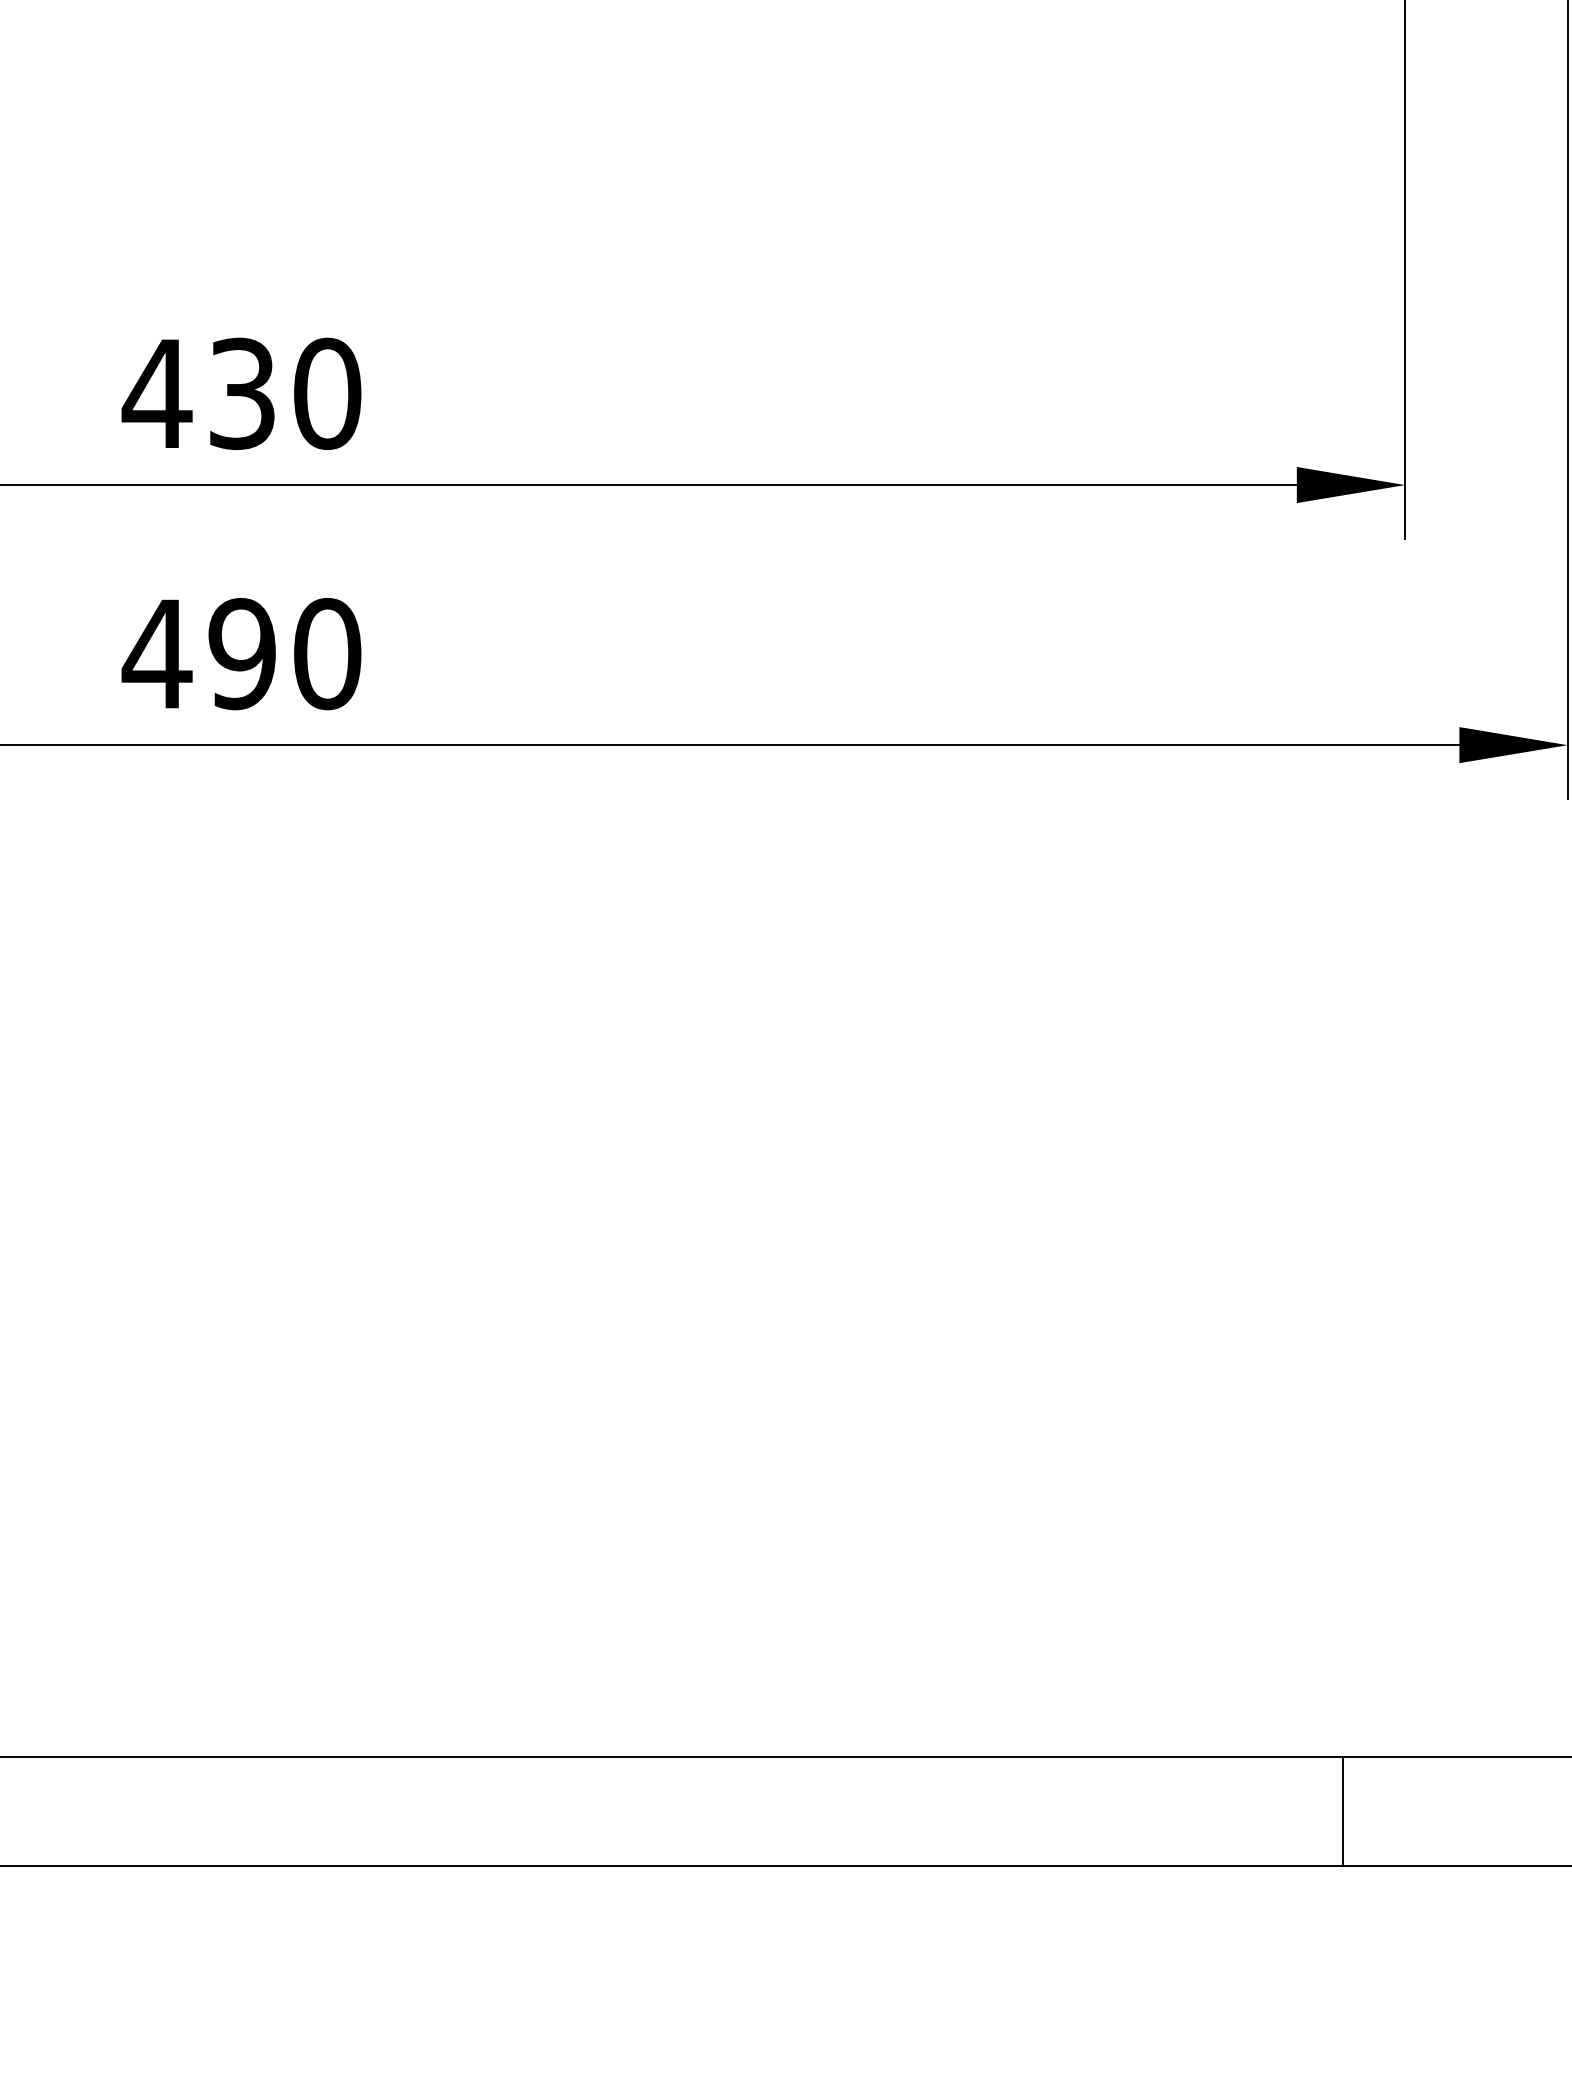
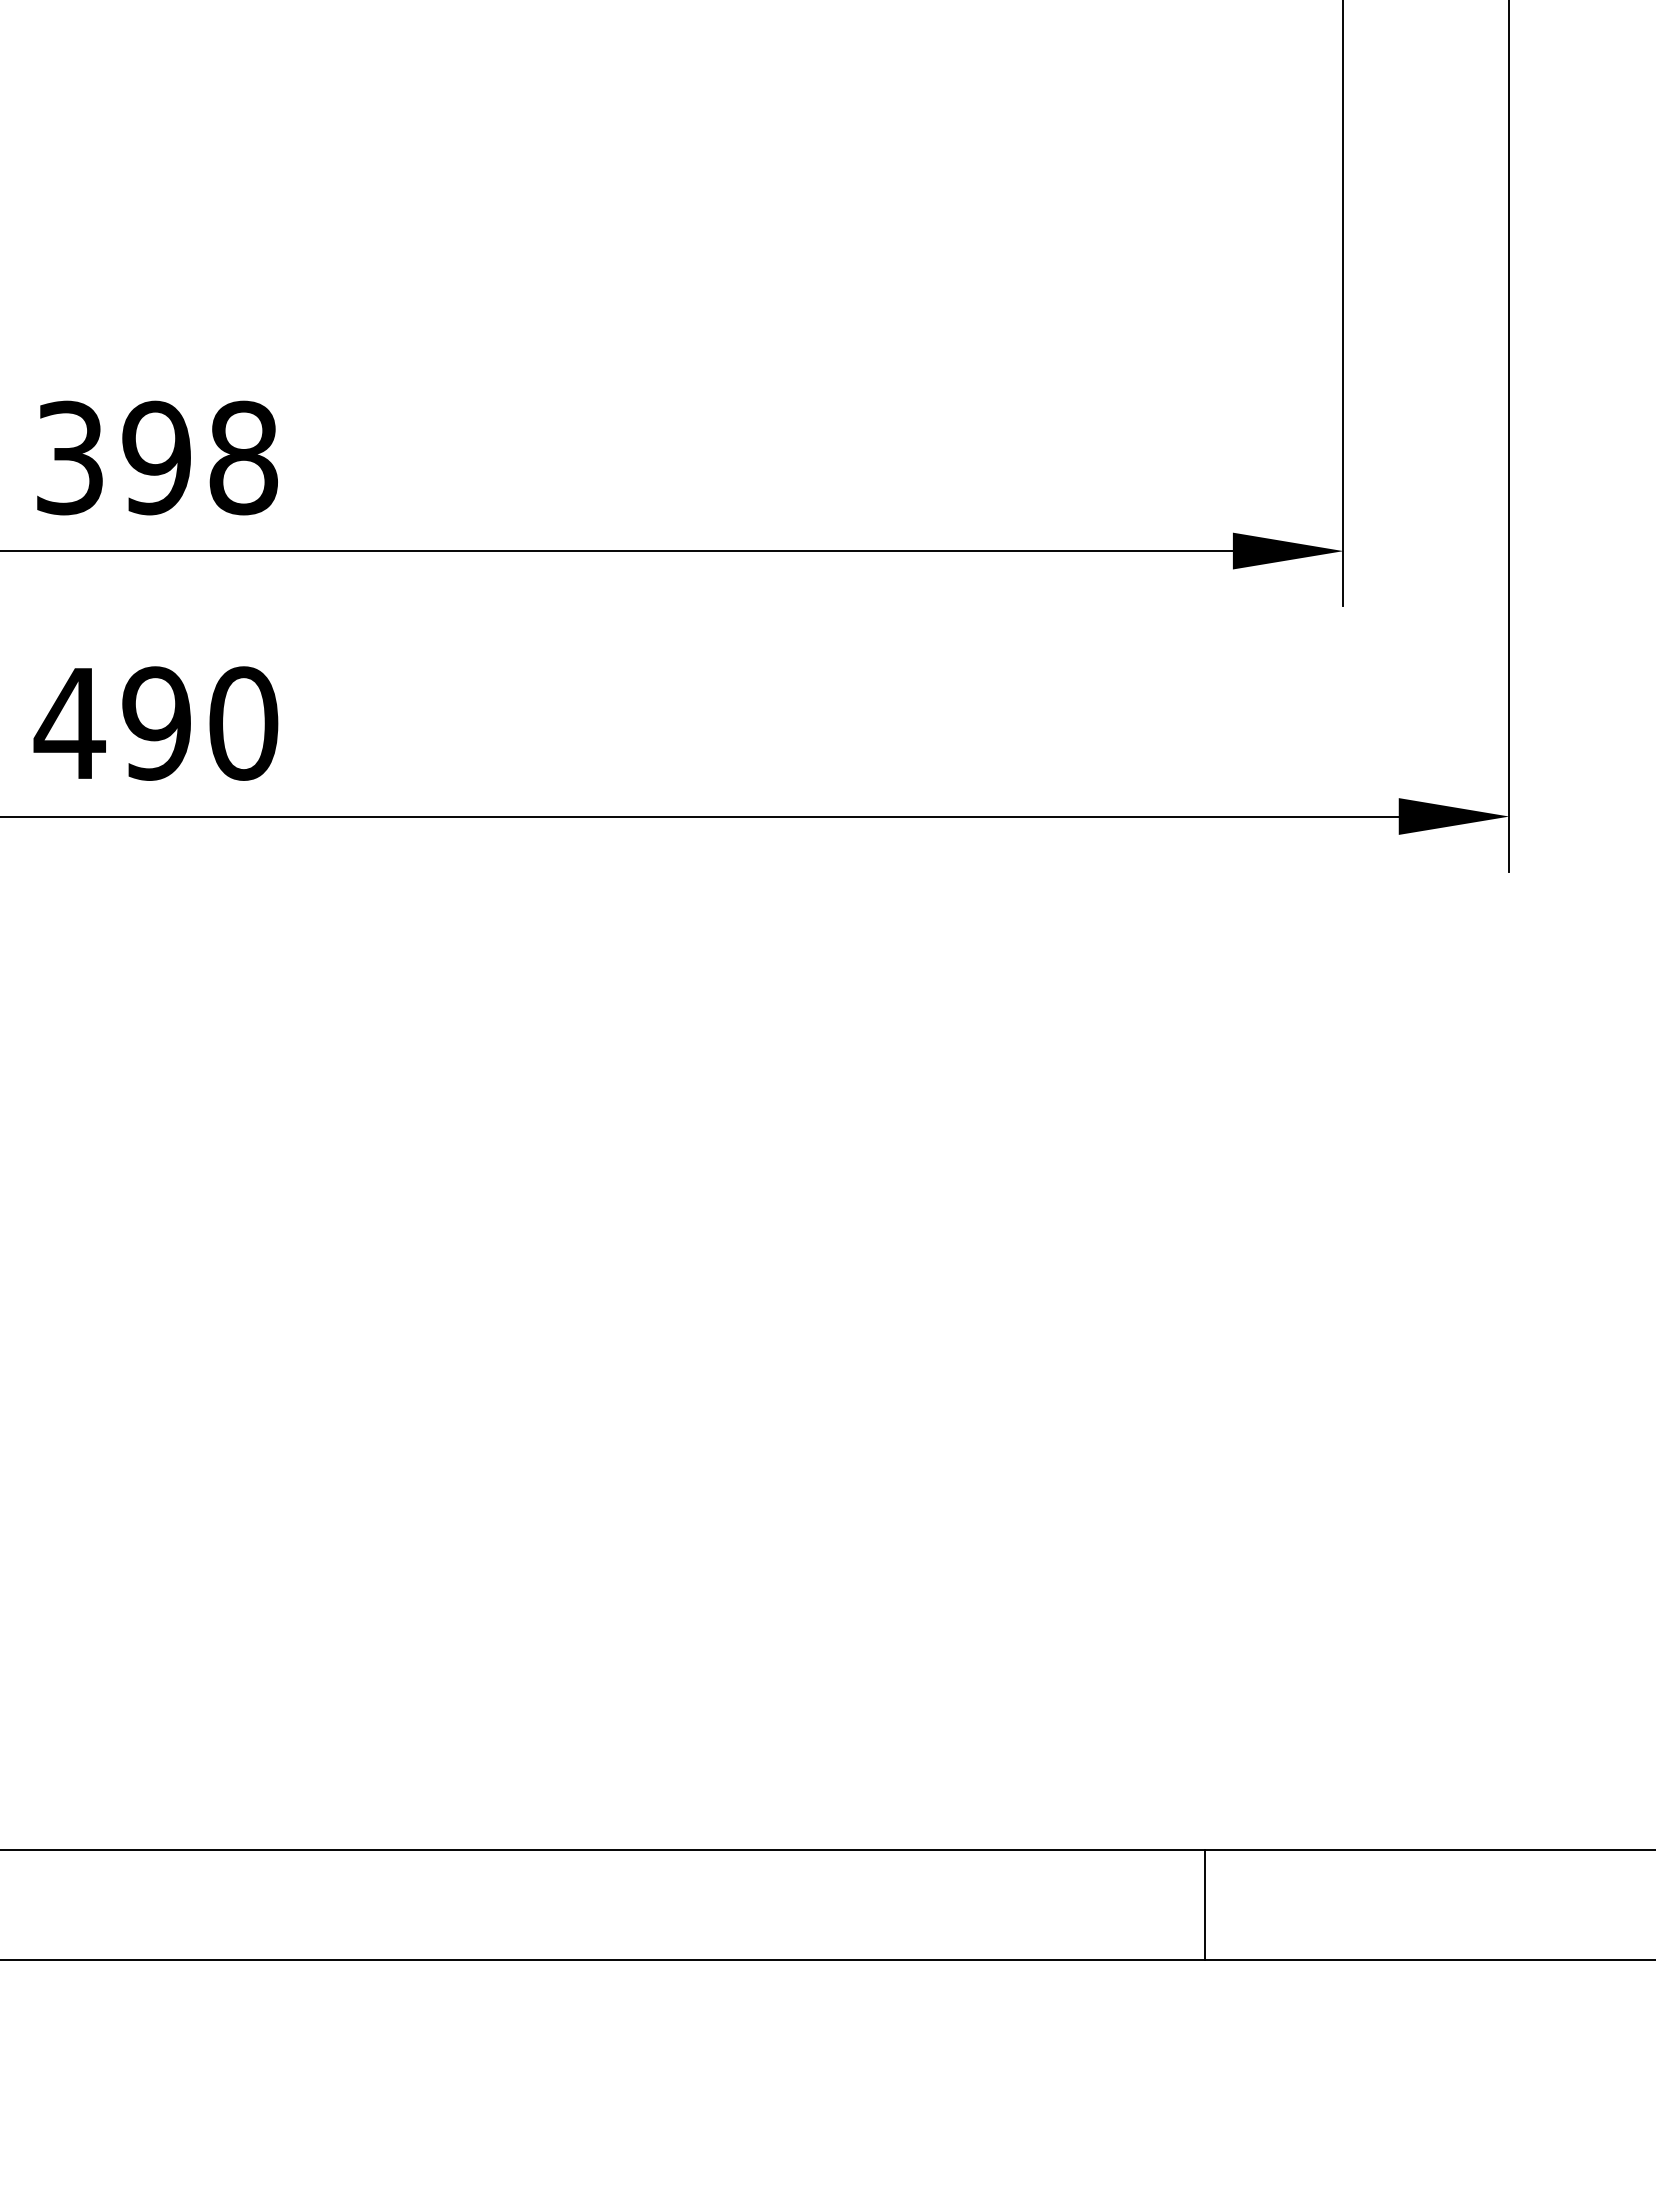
text: (241, 393) -> (155, 457), 430 -> 398
line: (1342, 1811) -> (1204, 1904), moved

